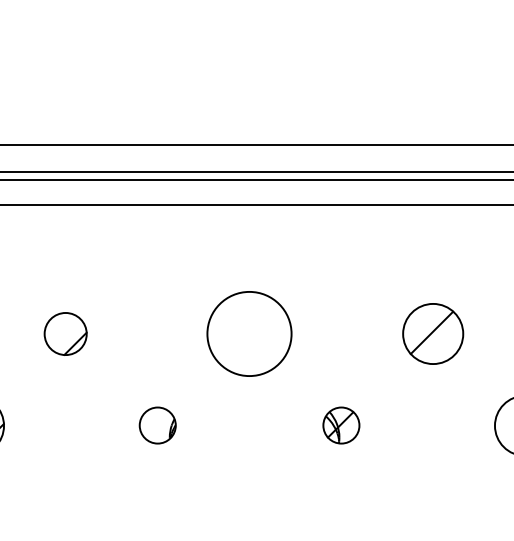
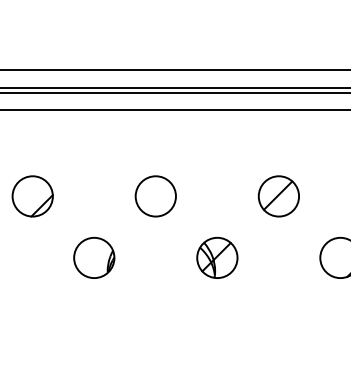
part: (65, 334) -> (32, 196), size x1.43
circle: (249, 334) -> (155, 196), size x0.71
part: (157, 425) -> (94, 257), size x1.67
part: (341, 425) -> (217, 257), size x1.67

